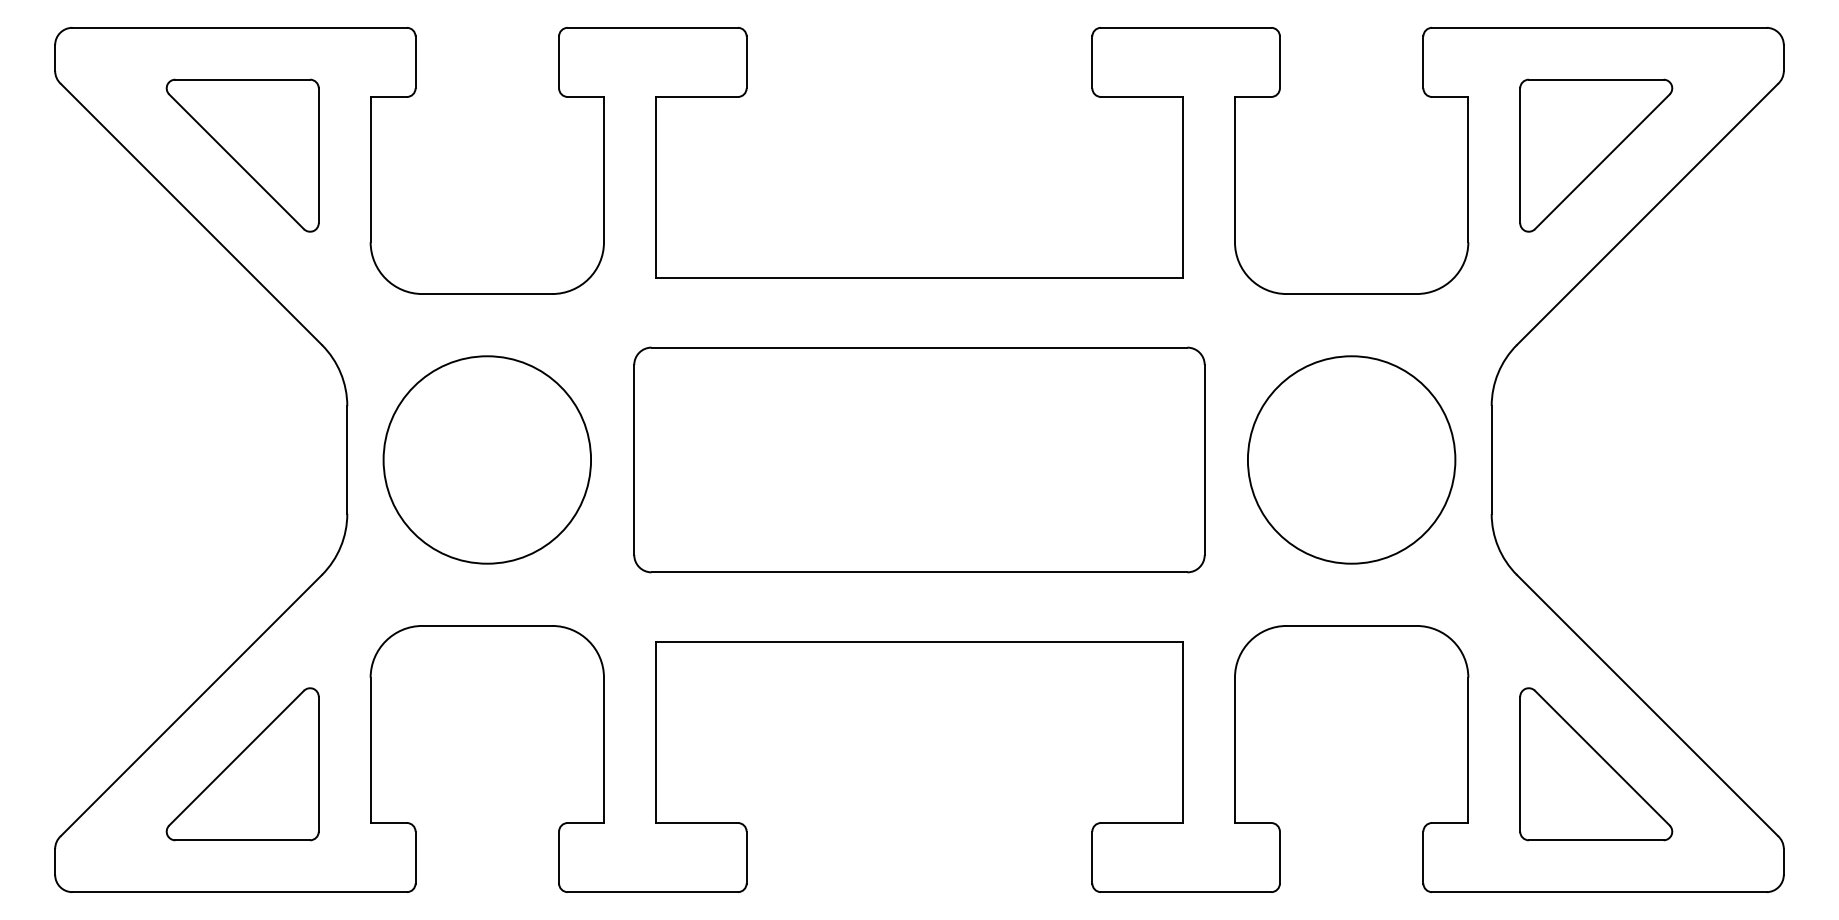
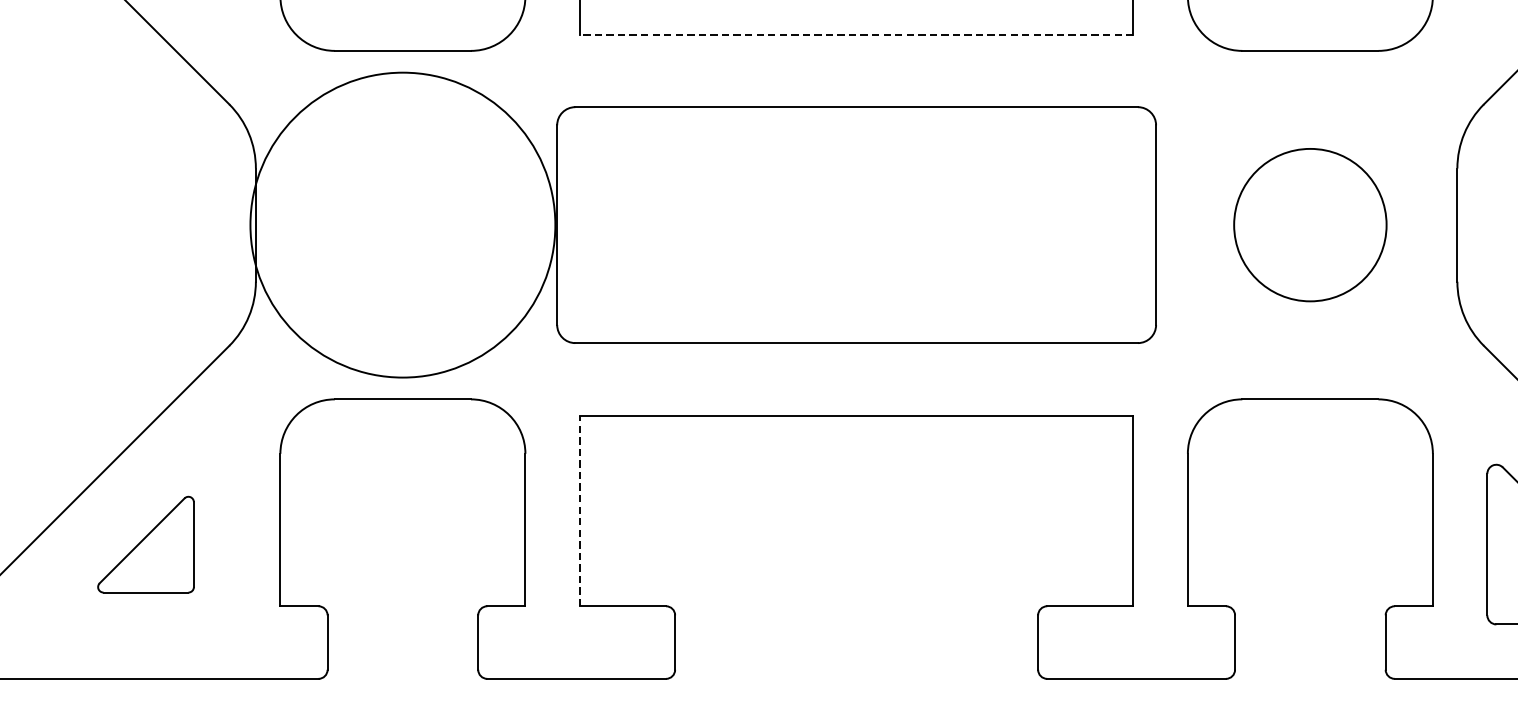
line: (919, 278) -> (856, 34), solid -> dashed
circle: (487, 459) -> (403, 224), size x1.4
circle: (1351, 459) -> (1310, 224), size x0.7
line: (655, 732) -> (579, 511), solid -> dashed
part: (242, 764) -> (145, 544), size x0.6

